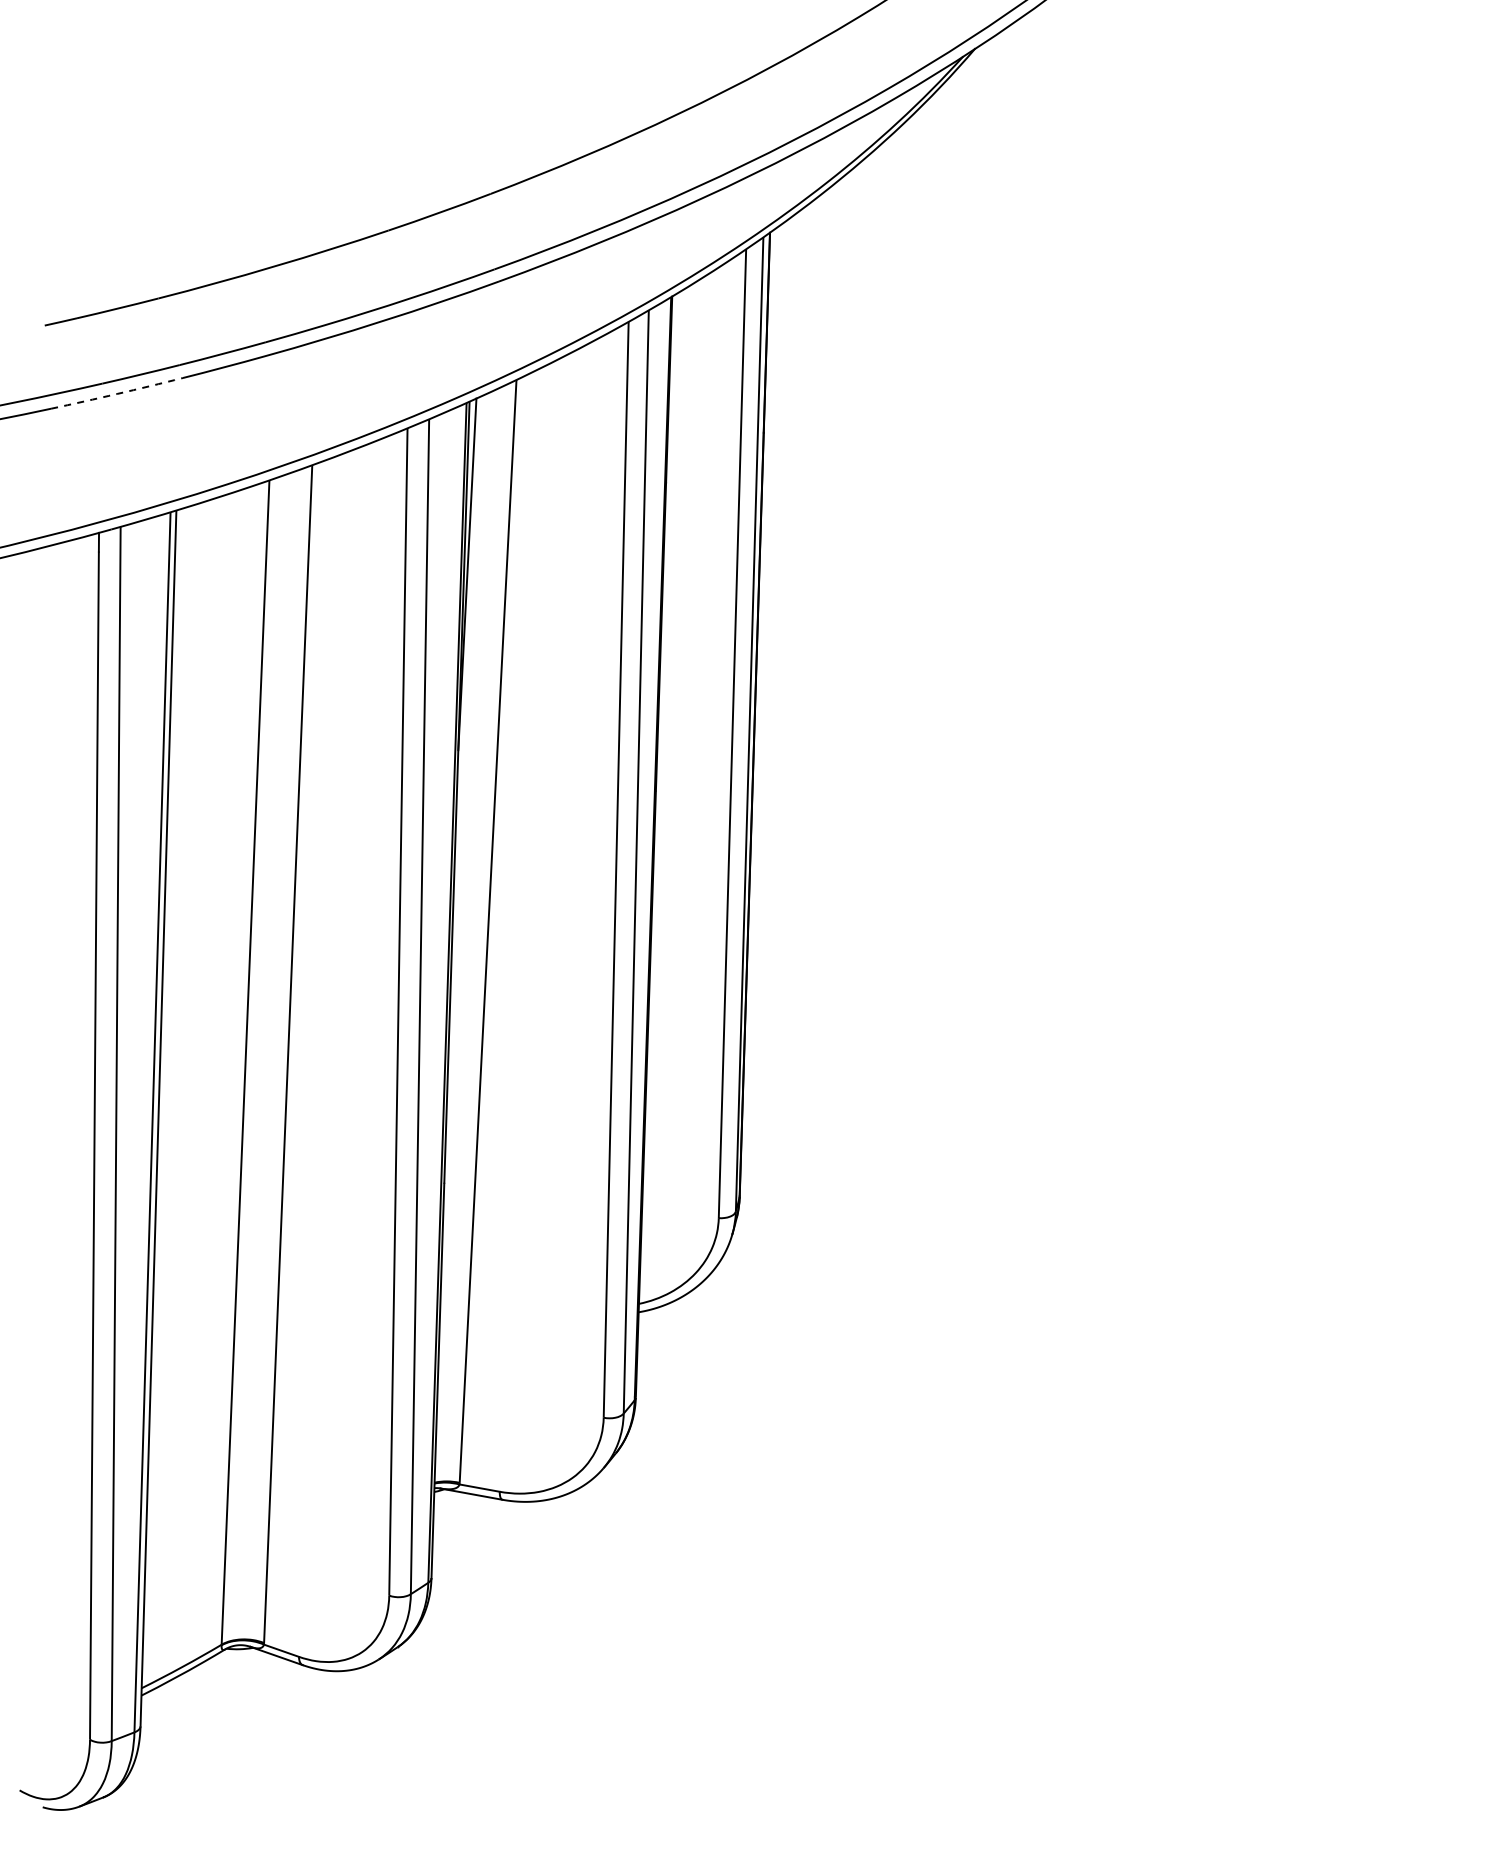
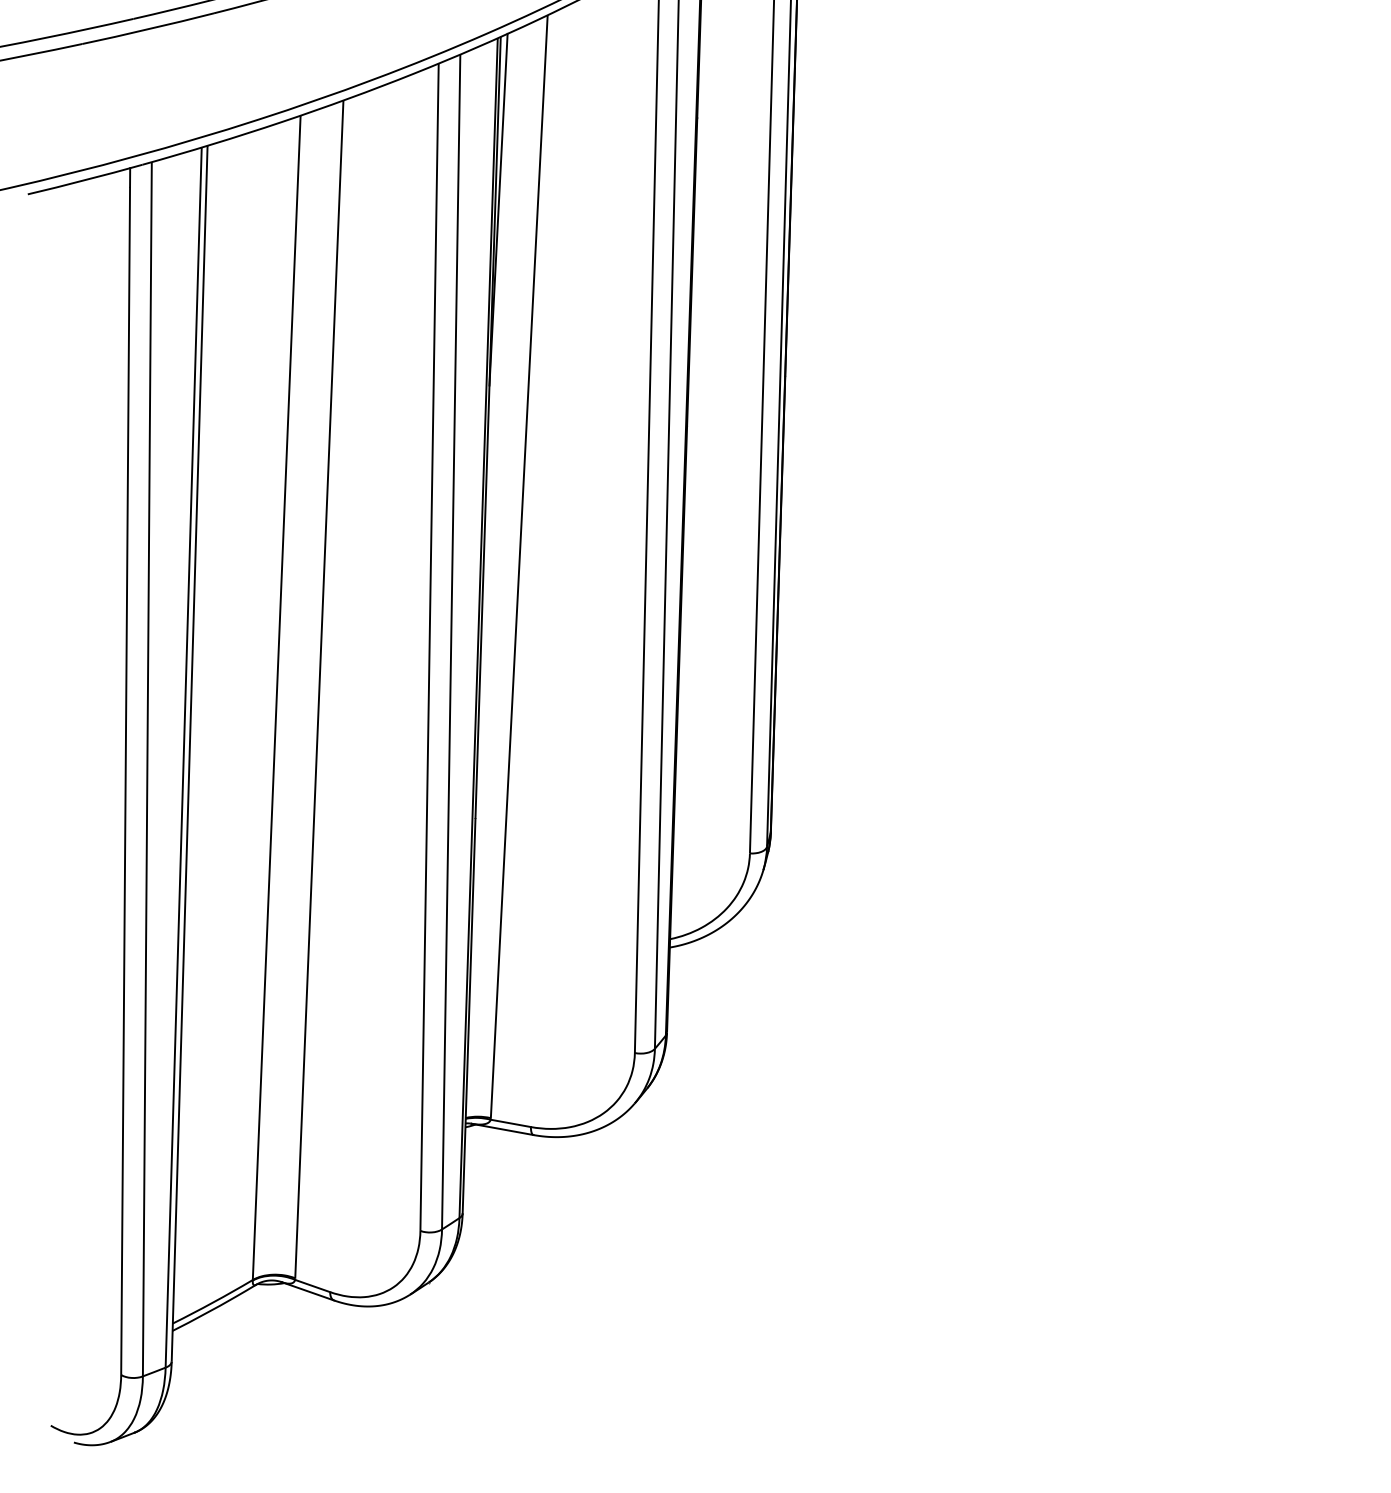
arc: (117, 393) -> (148, 28), dashed -> solid

